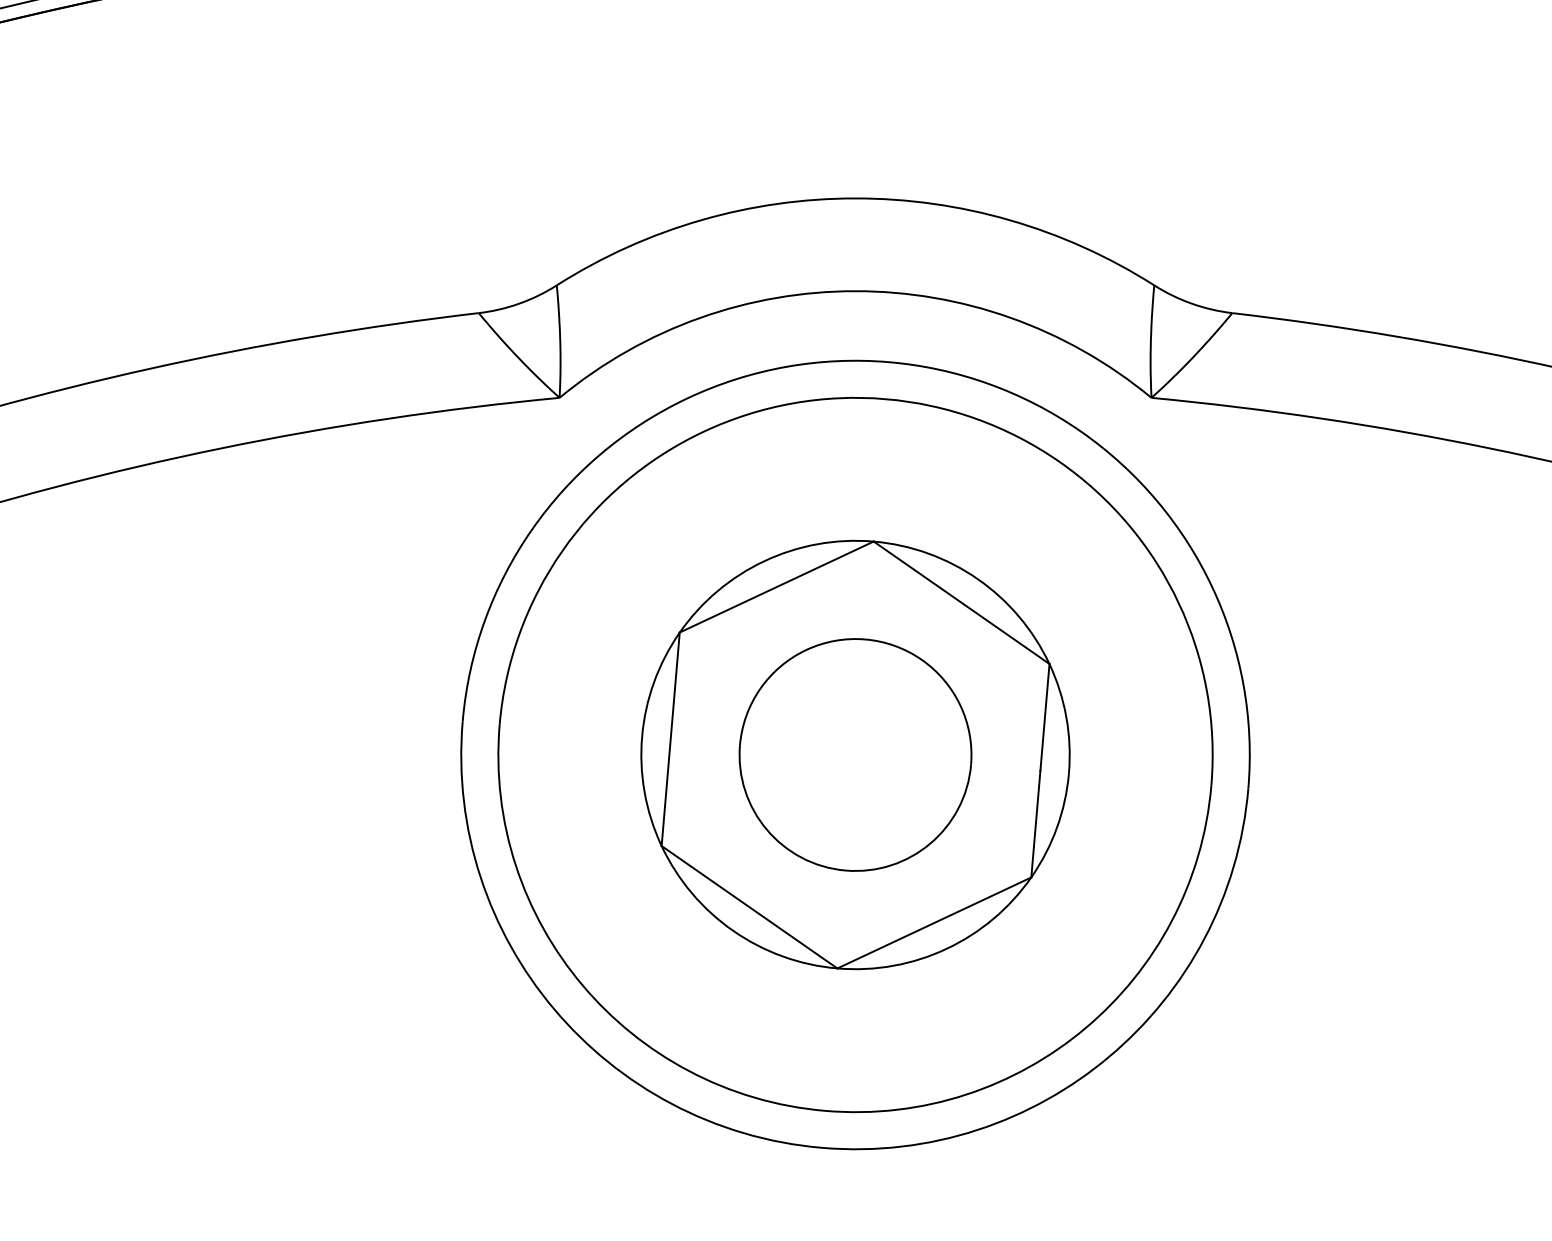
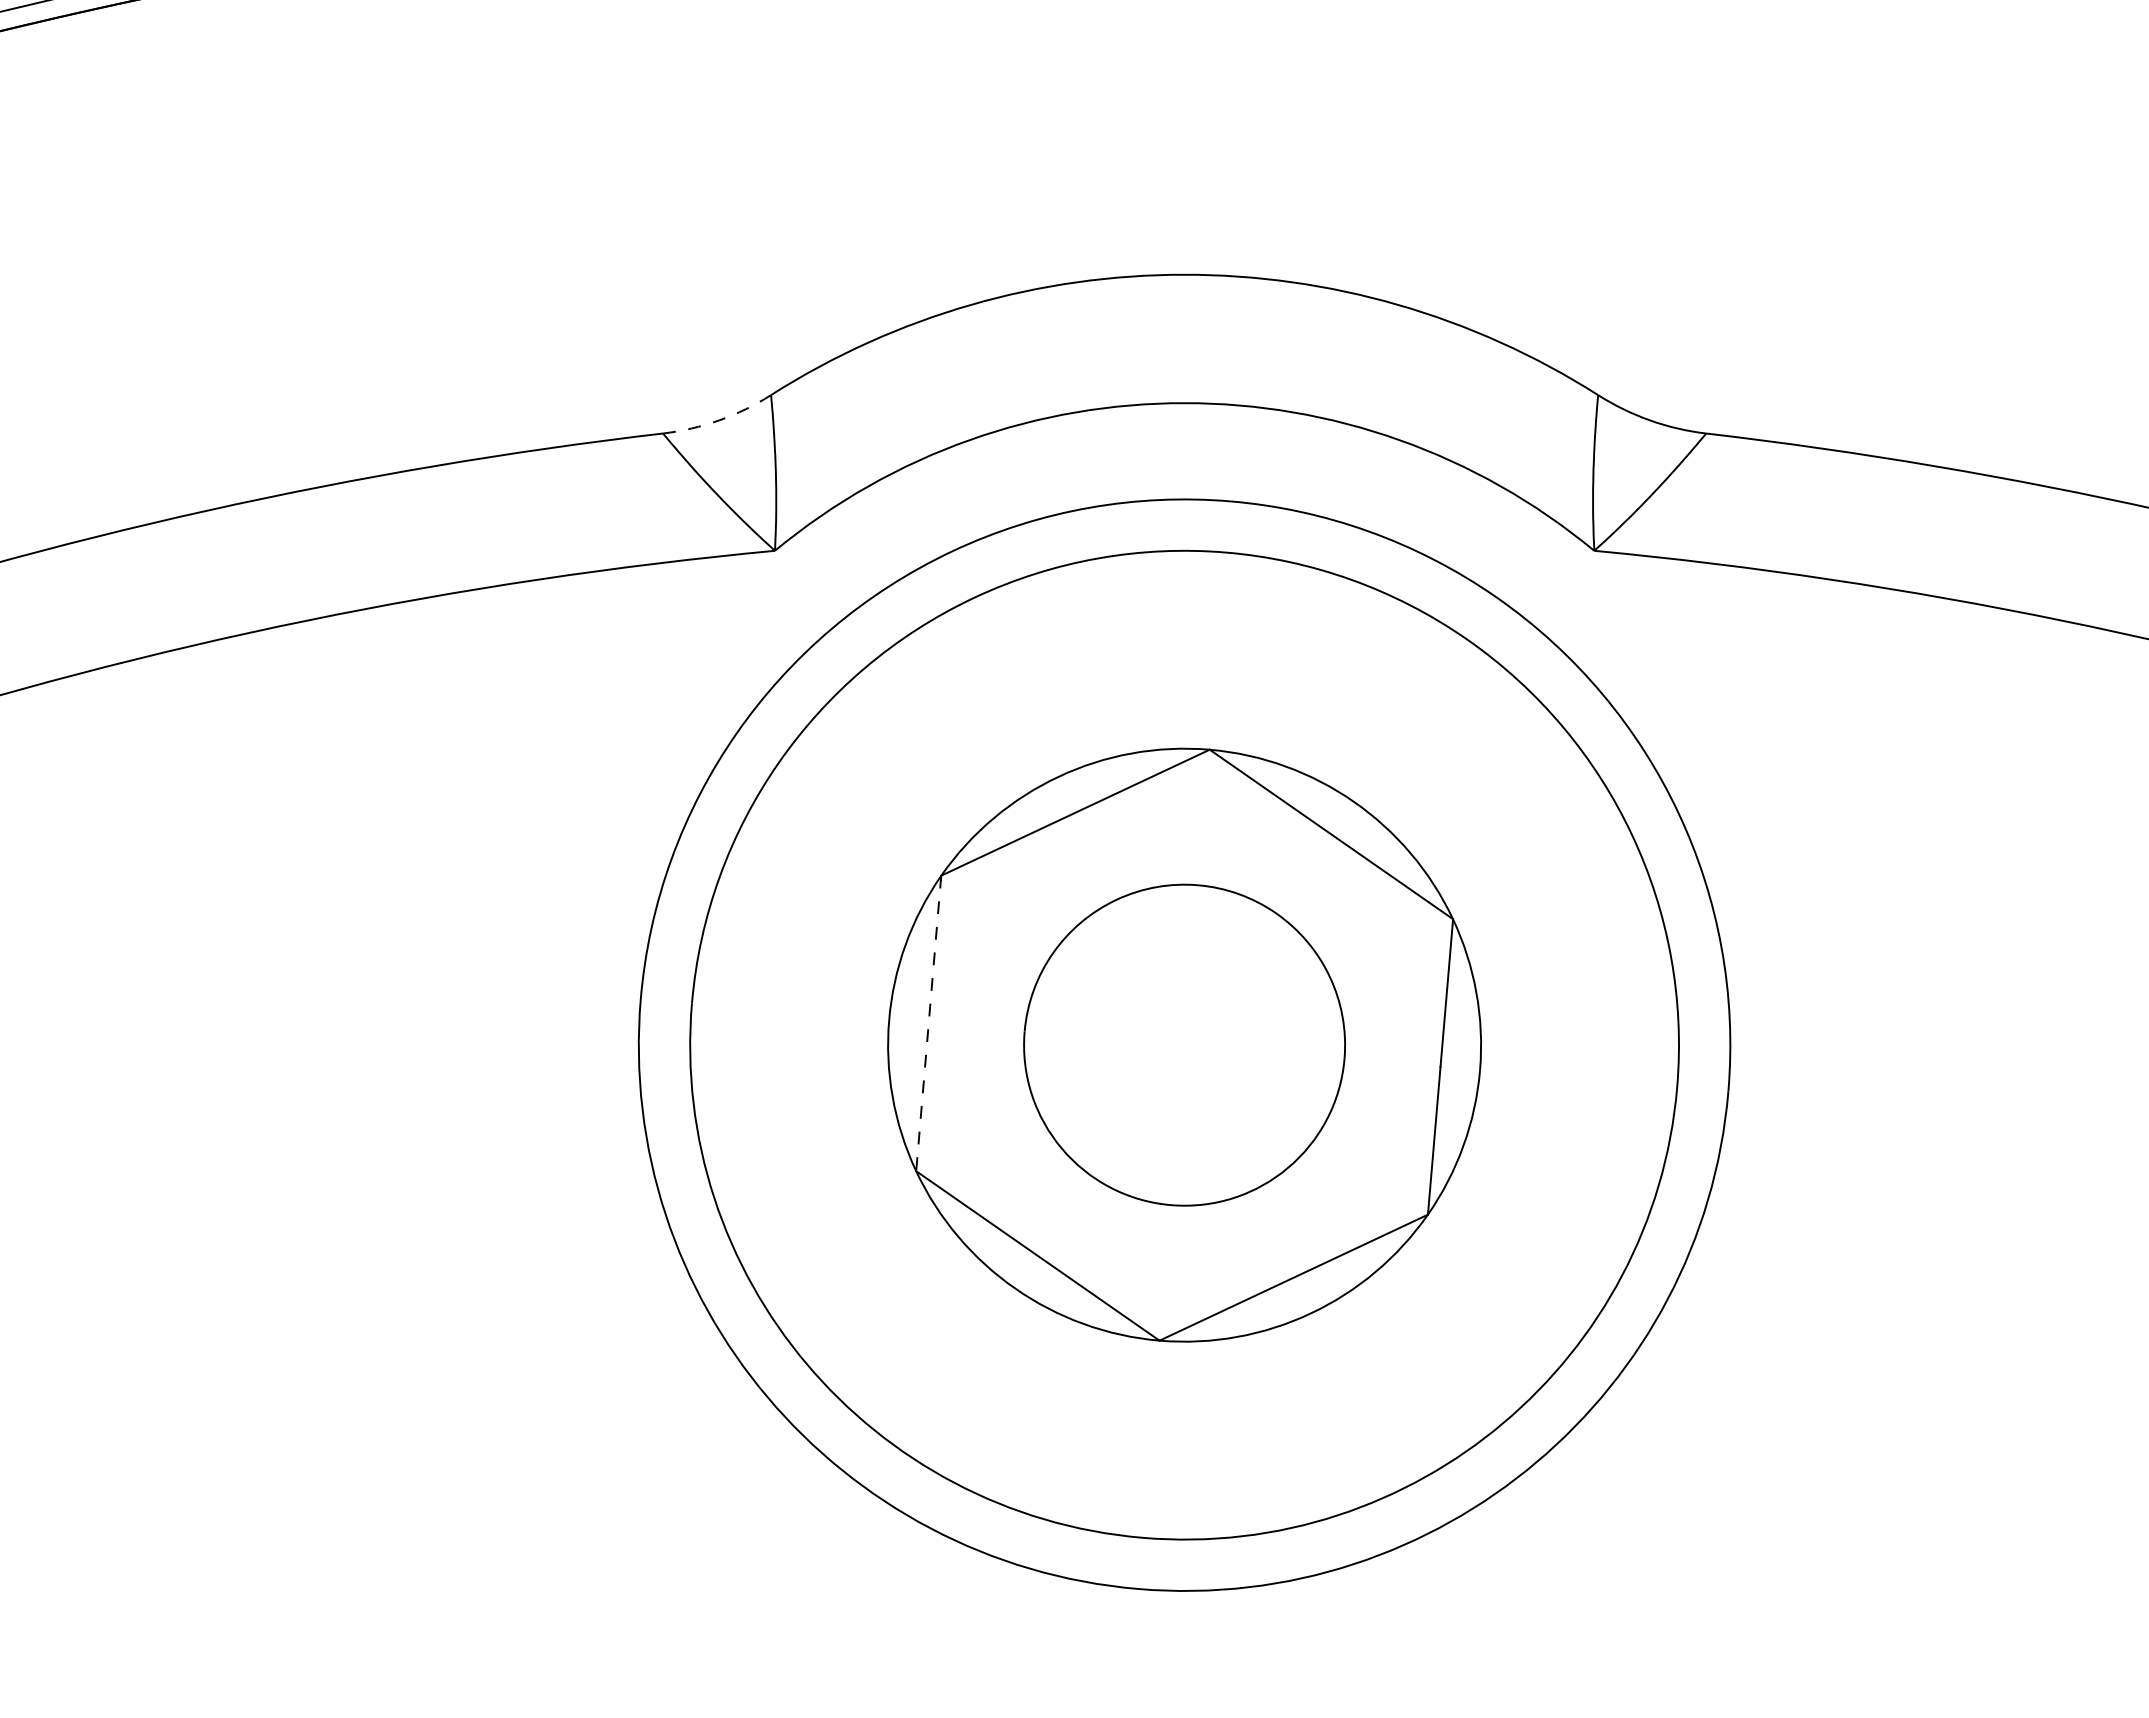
arc: (519, 303) -> (719, 420), solid -> dashed
line: (670, 739) -> (928, 1023), solid -> dashed

